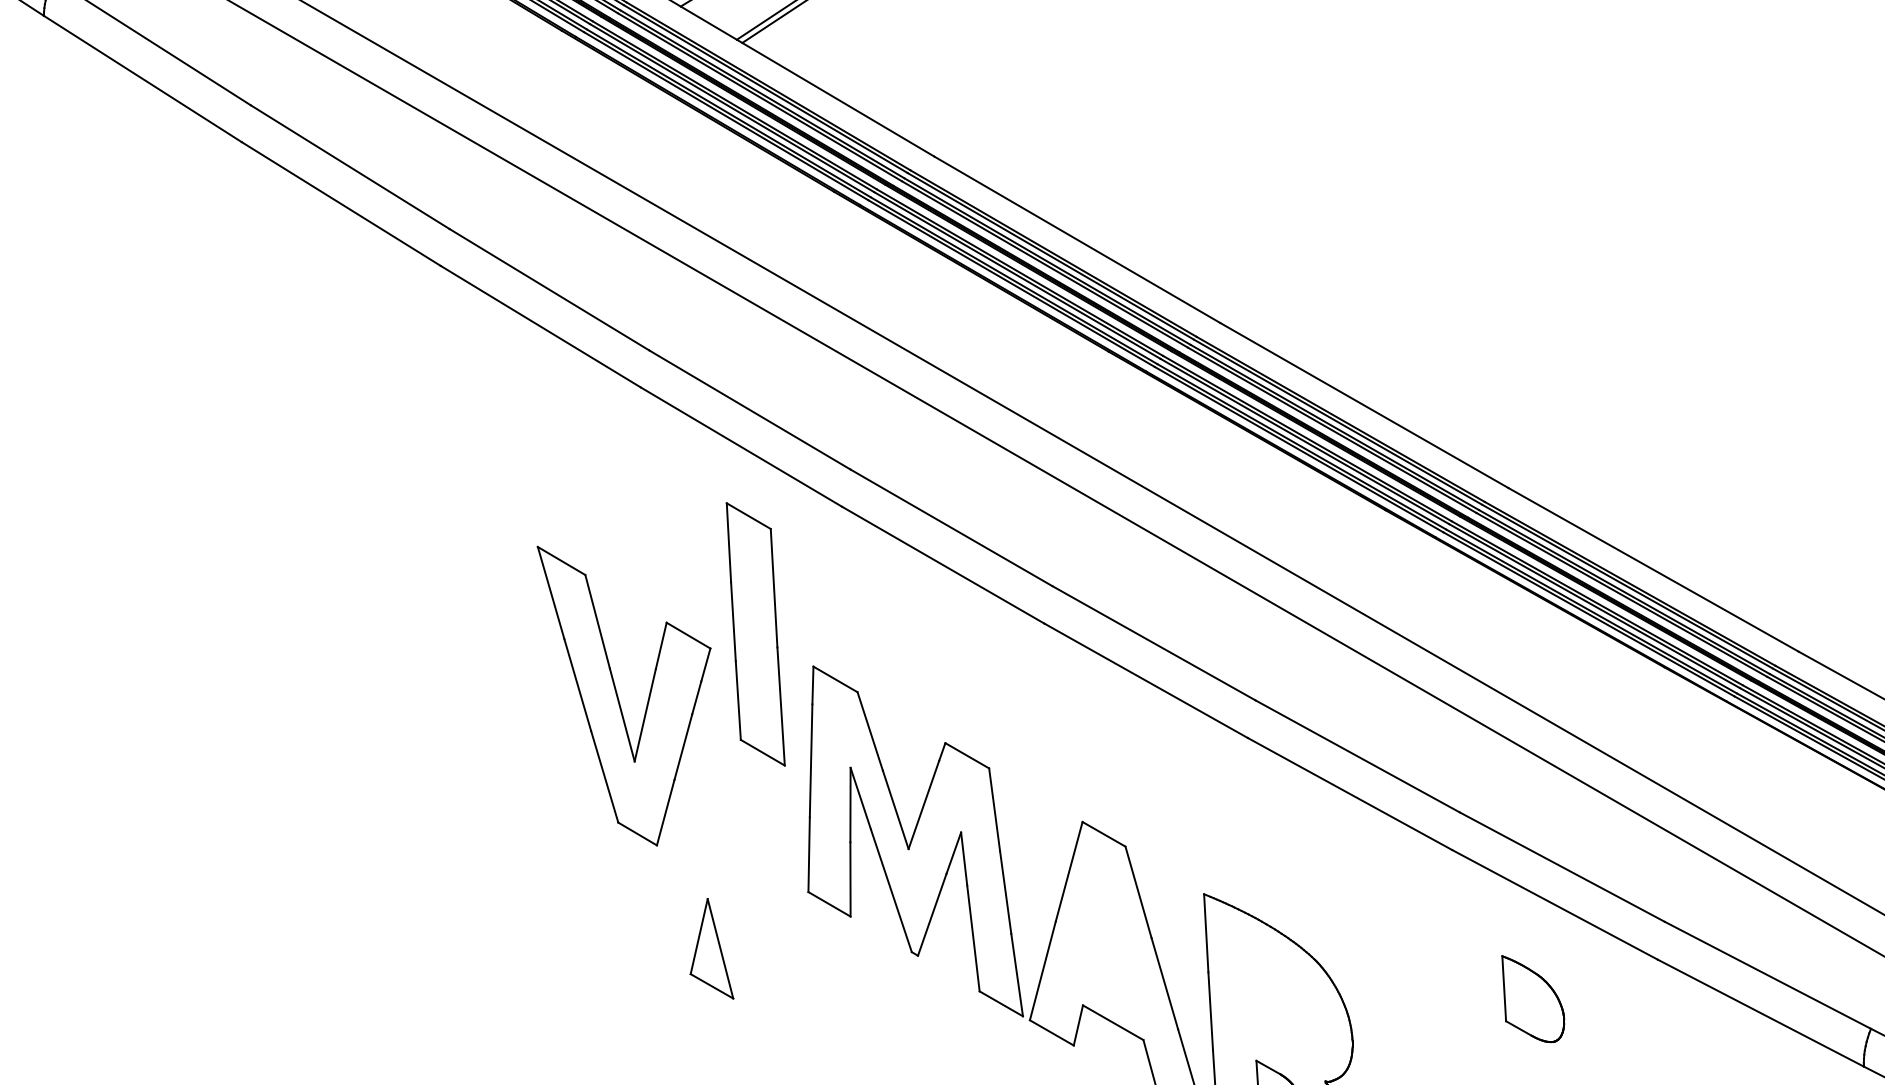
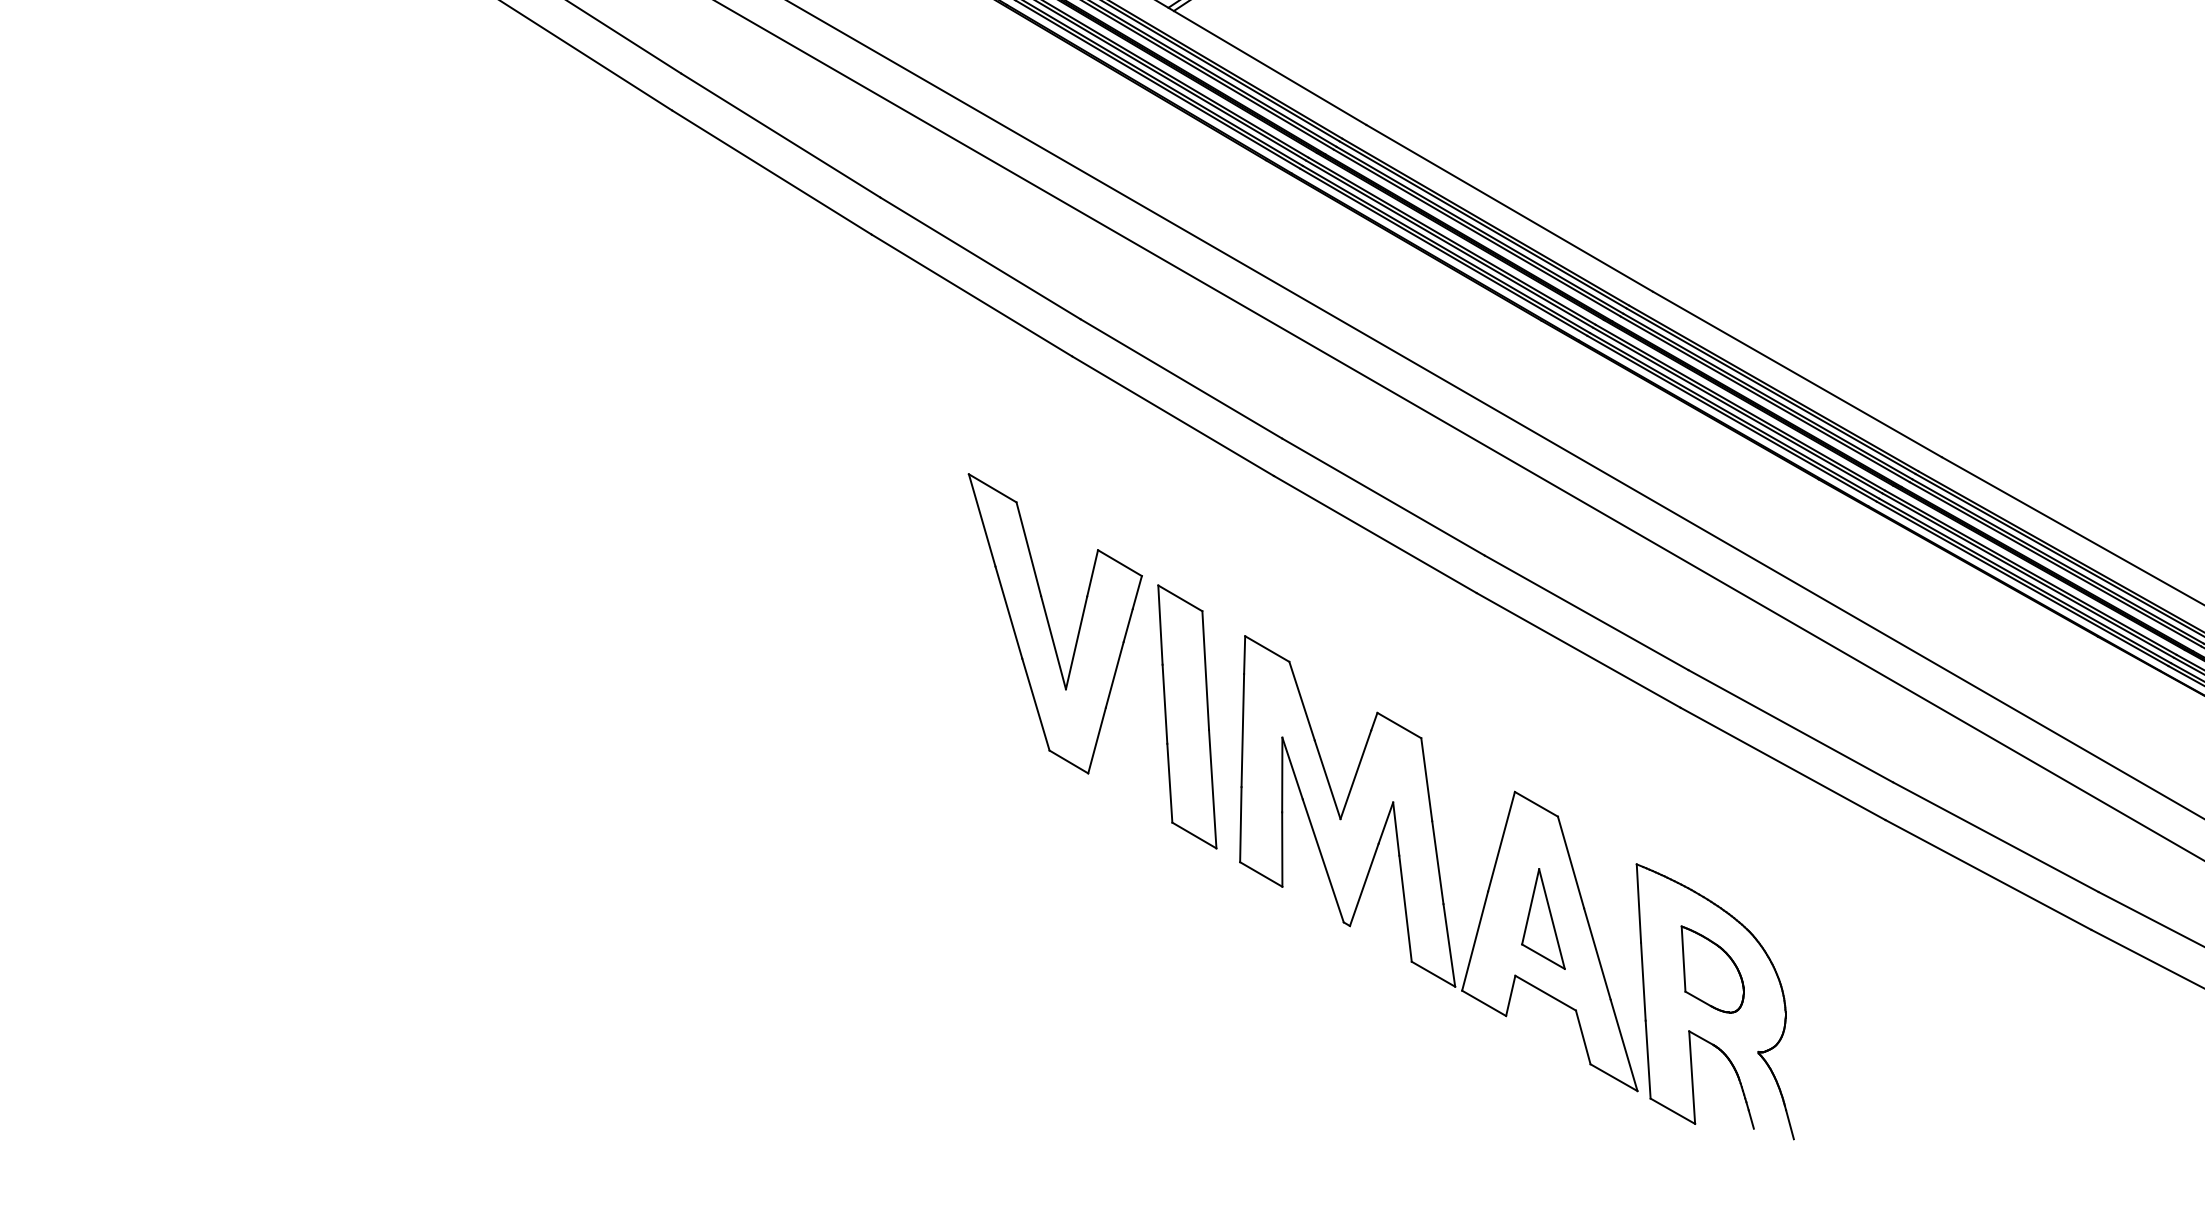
part: (755, 633) -> (1187, 716), moved
part: (623, 695) -> (1054, 623), moved
part: (712, 948) -> (1543, 918), moved
part: (1533, 999) -> (1712, 969), moved

